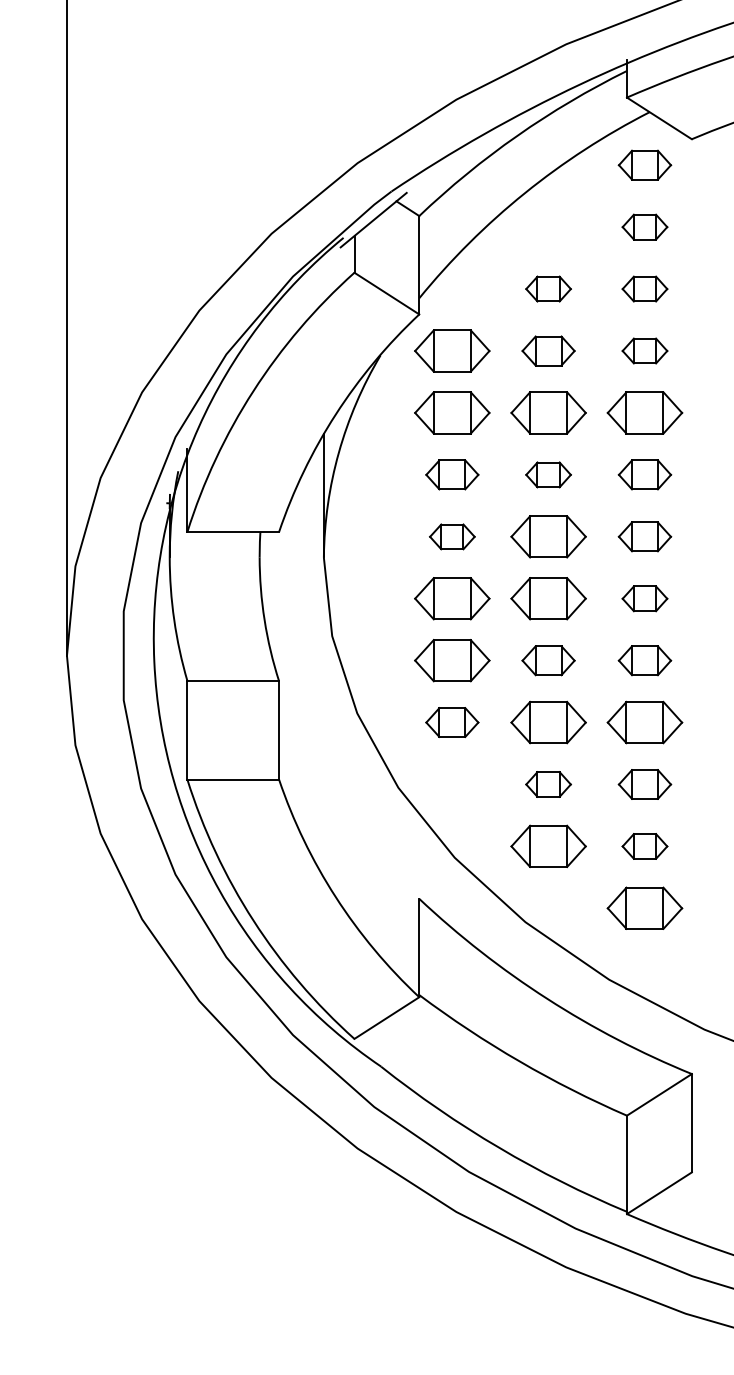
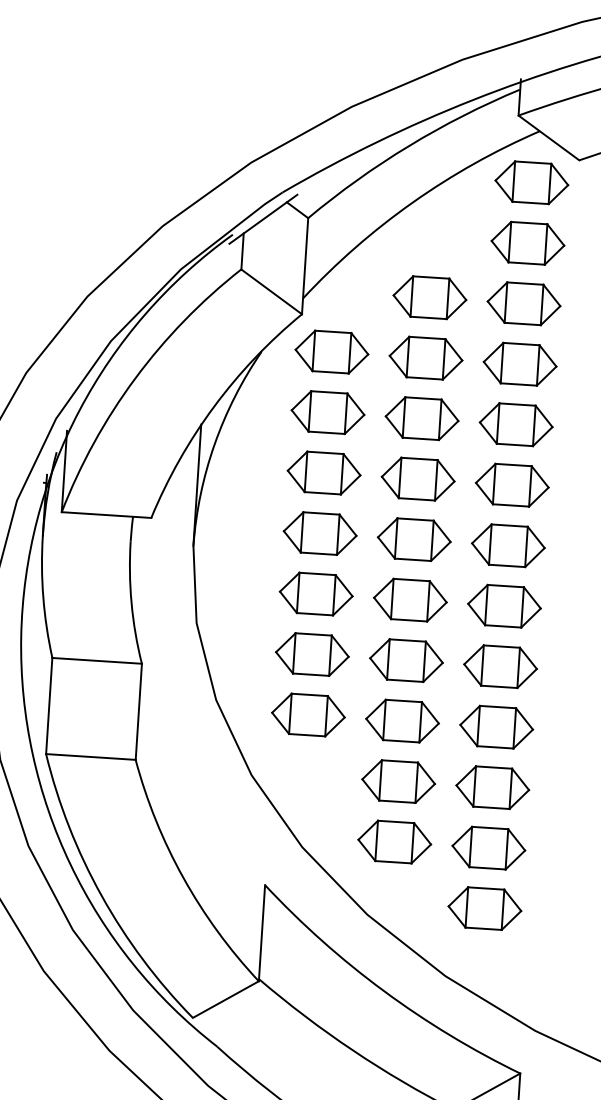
part: (644, 164) -> (531, 182), size x1.43
part: (644, 226) -> (527, 242), size x1.67
part: (548, 288) -> (429, 297), size x1.67
part: (644, 288) -> (523, 303), size x1.67
part: (548, 350) -> (425, 357), size x1.43
part: (644, 350) -> (519, 363), size x1.67
part: (452, 474) -> (324, 472), size x1.43
part: (548, 474) -> (418, 478), size x1.67
part: (644, 474) -> (511, 484), size x1.43
part: (452, 536) -> (320, 533), size x1.67
part: (644, 536) -> (507, 545), size x1.43
part: (644, 598) -> (504, 605), size x1.67
part: (548, 660) -> (406, 660), size x1.43
part: (644, 660) -> (500, 666), size x1.43
part: (452, 722) -> (308, 714), size x1.43
part: (548, 784) -> (398, 781), size x1.67
part: (644, 784) -> (492, 787), size x1.43
part: (644, 846) -> (488, 848), size x1.67

